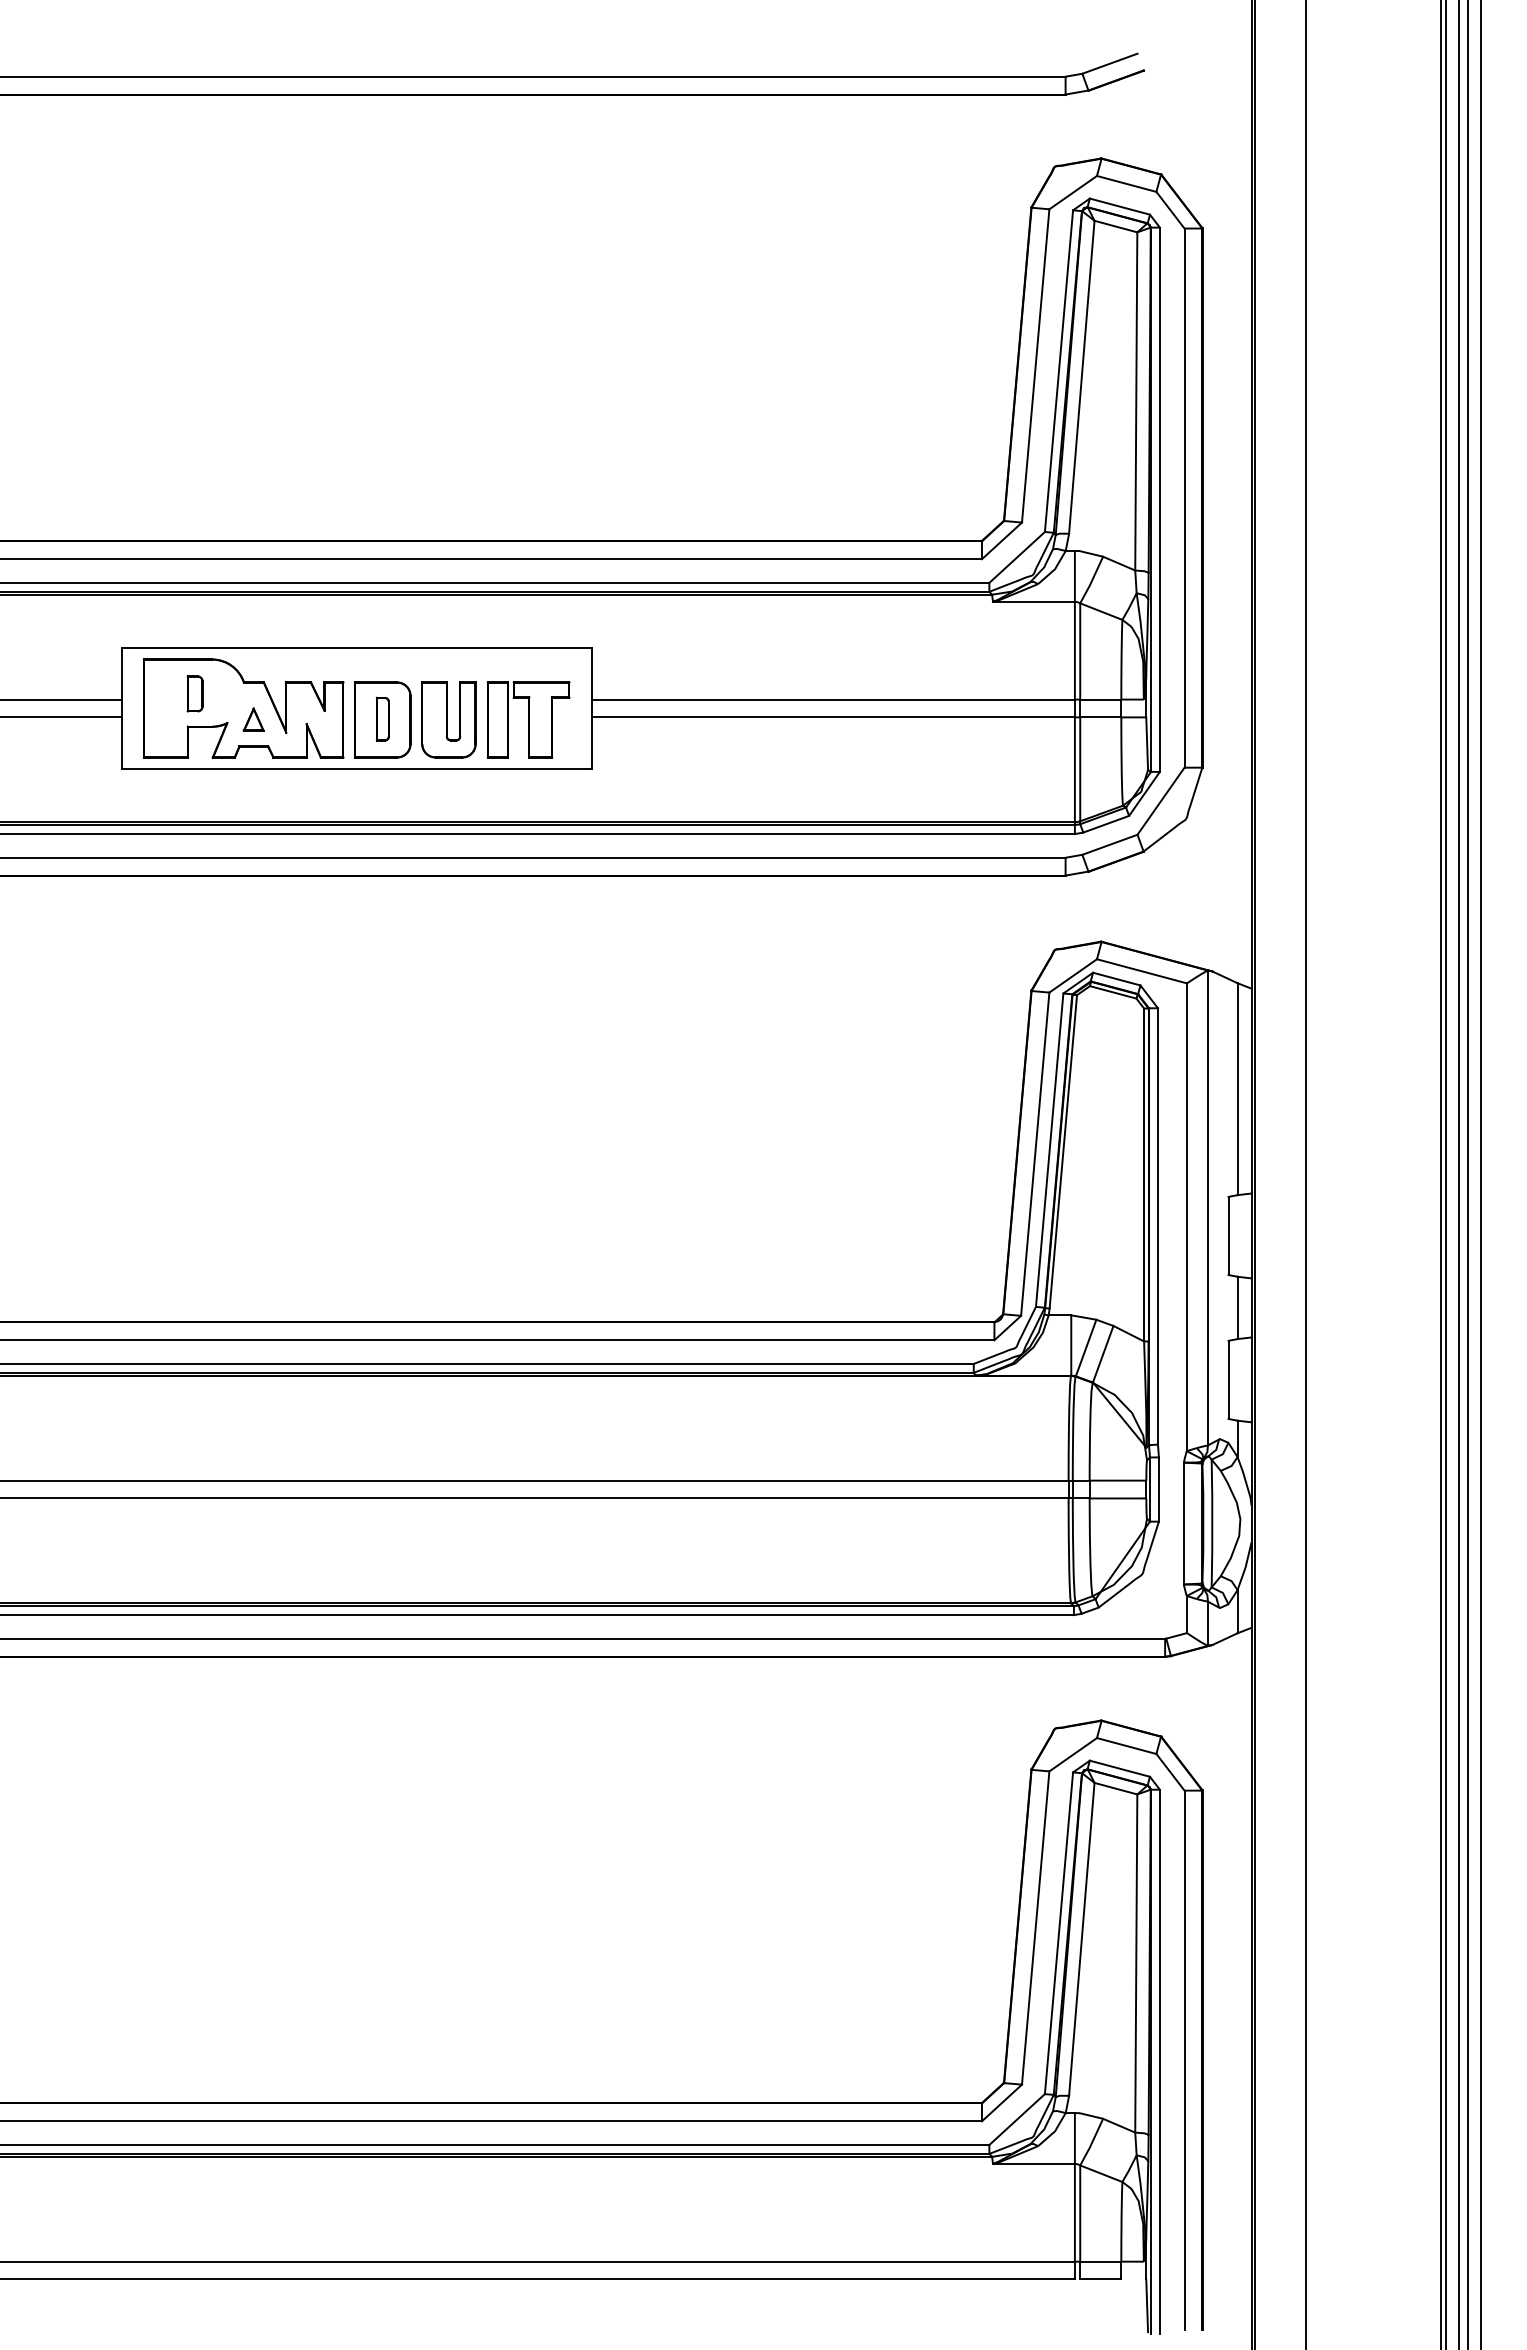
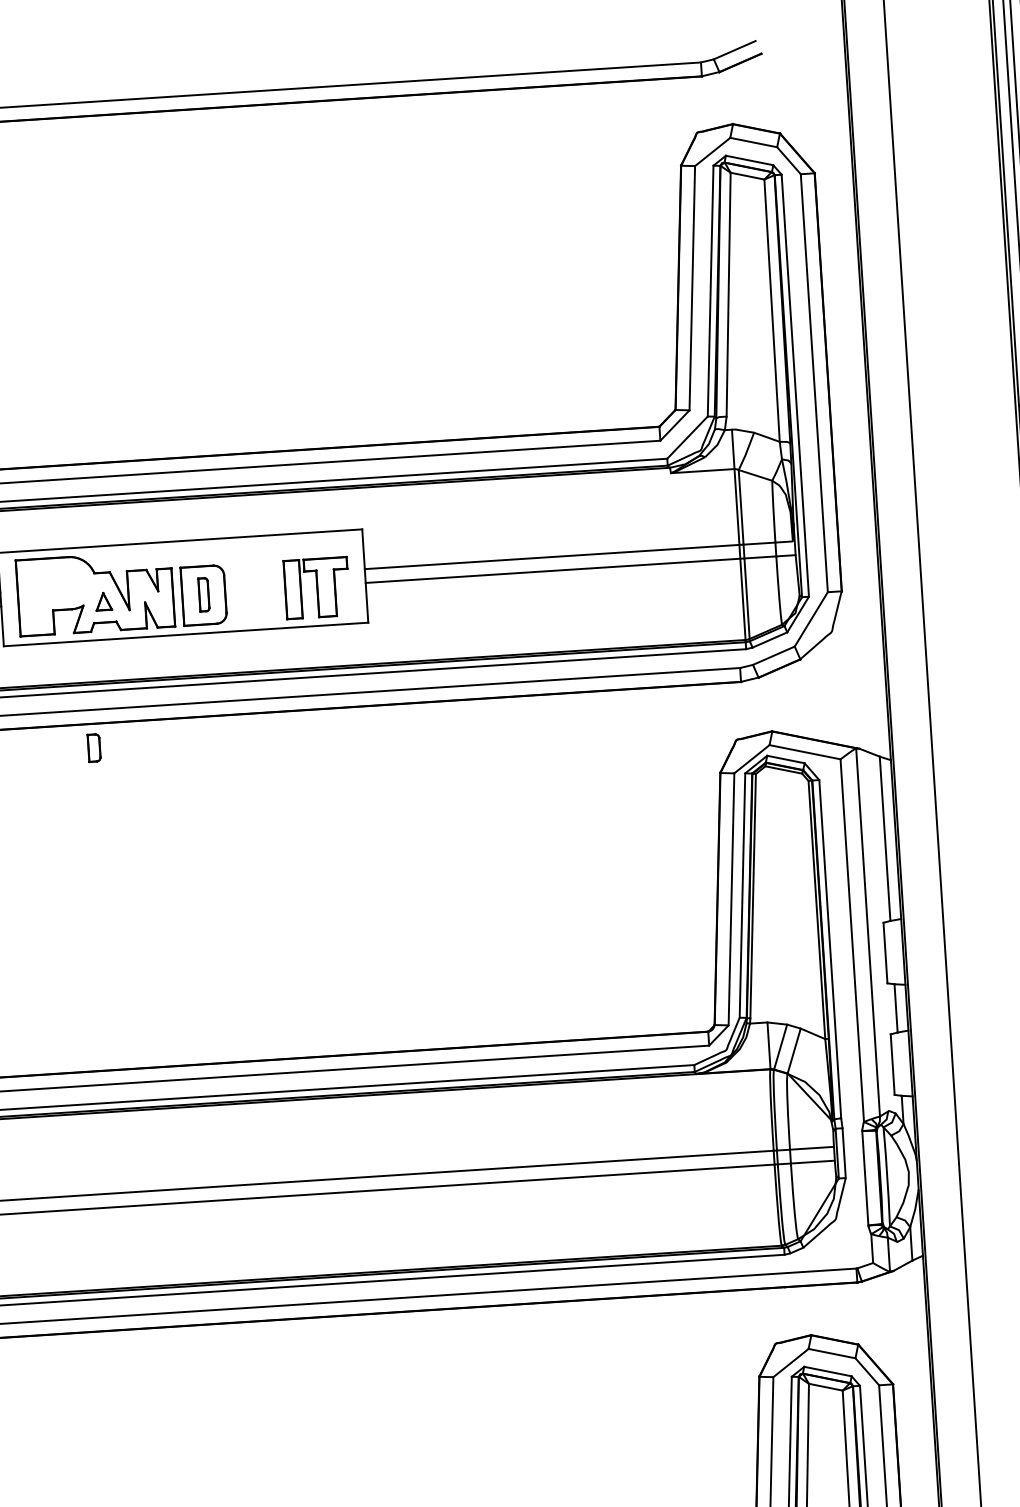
part: (194, 693) -> (93, 747), moved
part: (448, 719) -> (254, 591), removed

